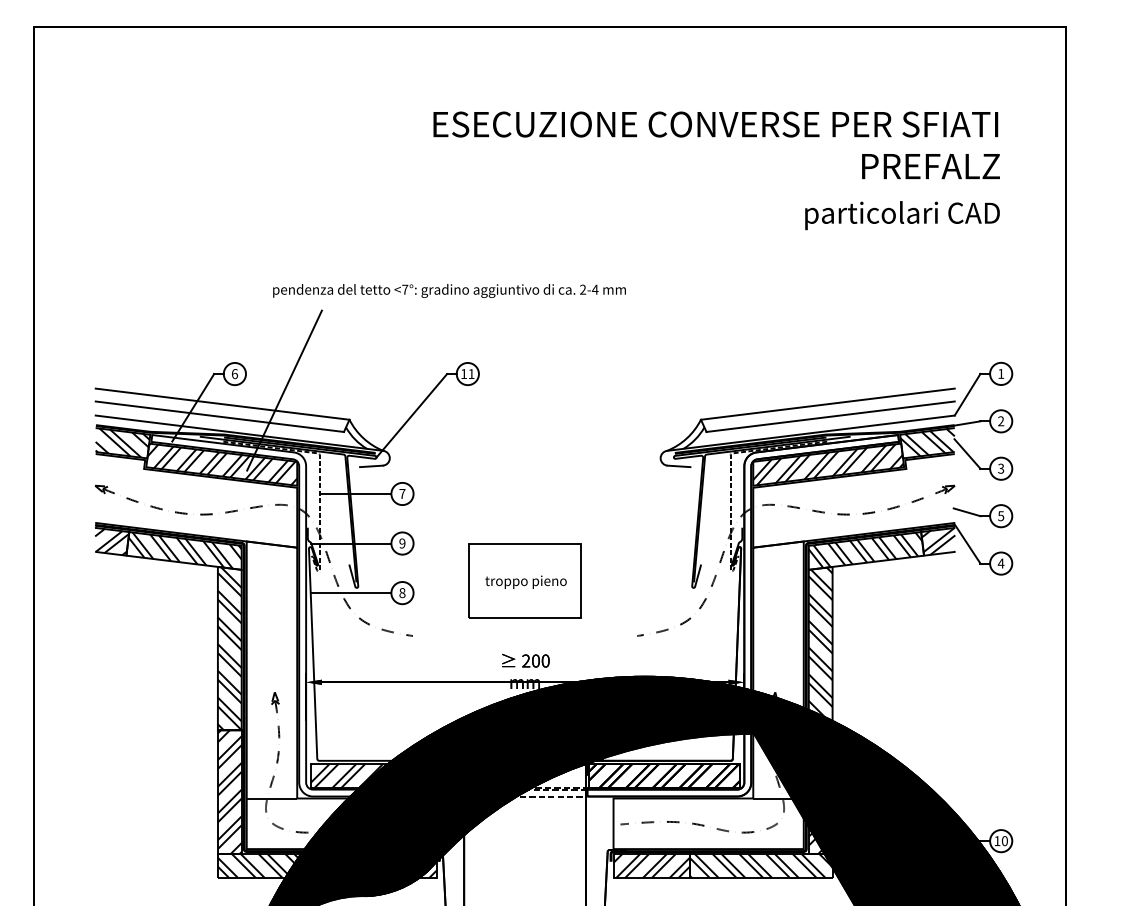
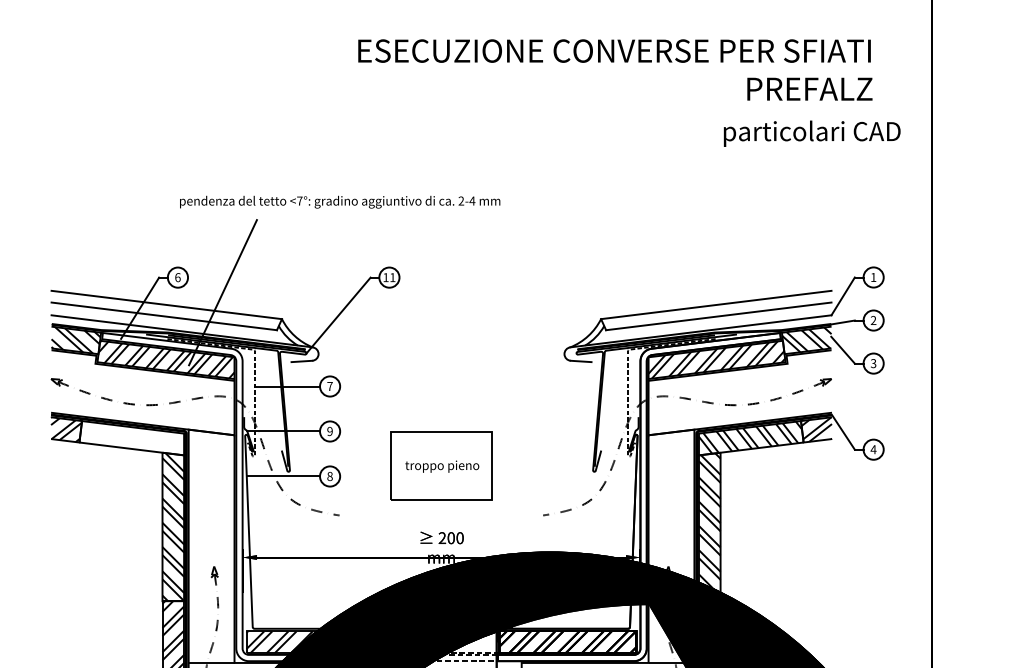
text: (902, 215) -> (812, 133), moved
text: (449, 290) -> (340, 201), moved
part: (982, 516) -> (856, 406), removed
hatch: (183, 550) -> (131, 437), removed

